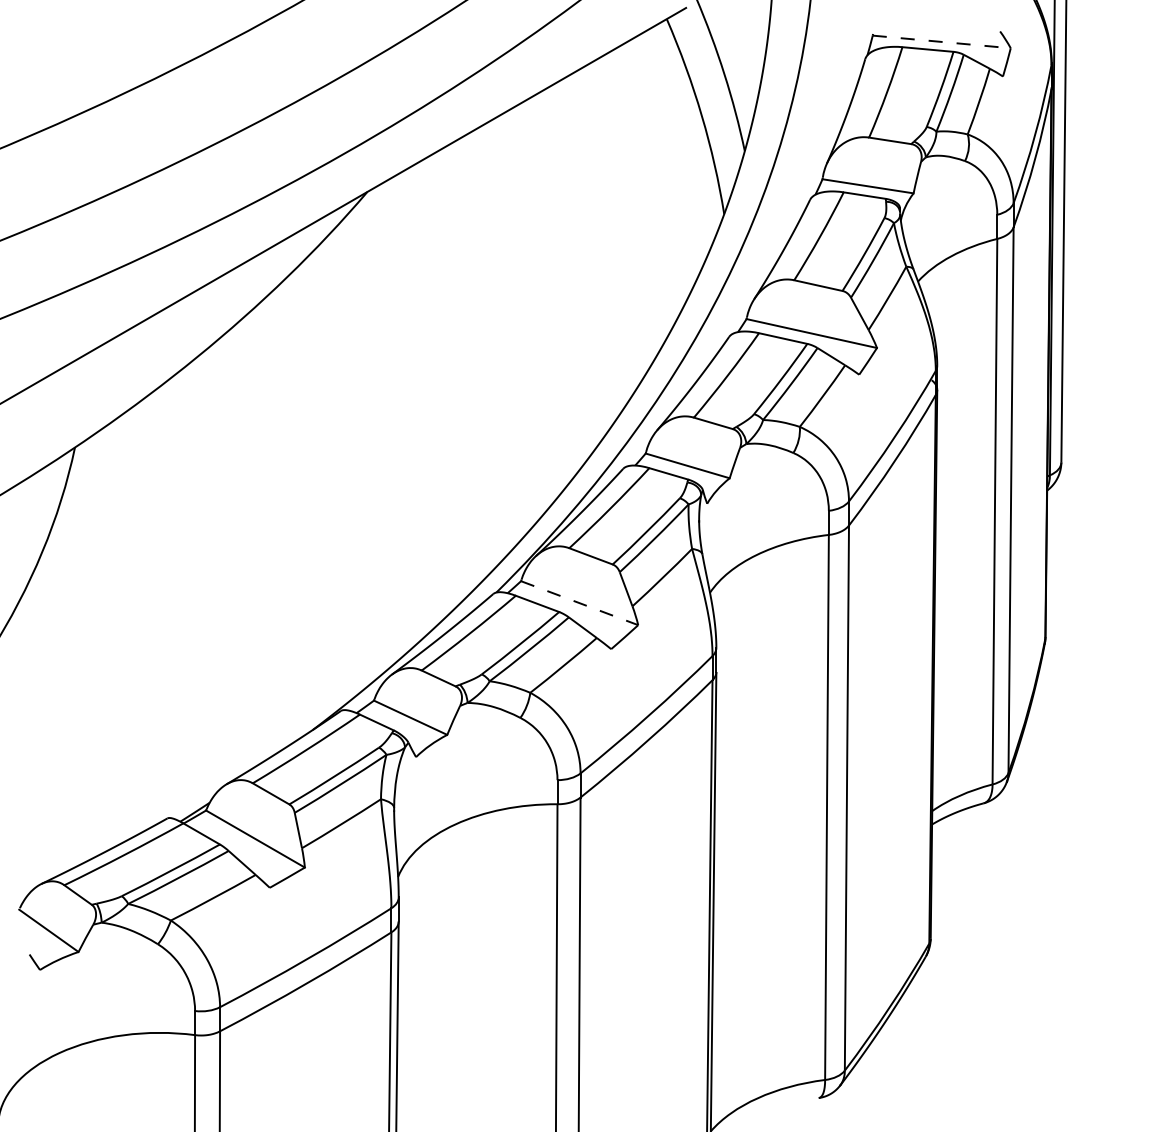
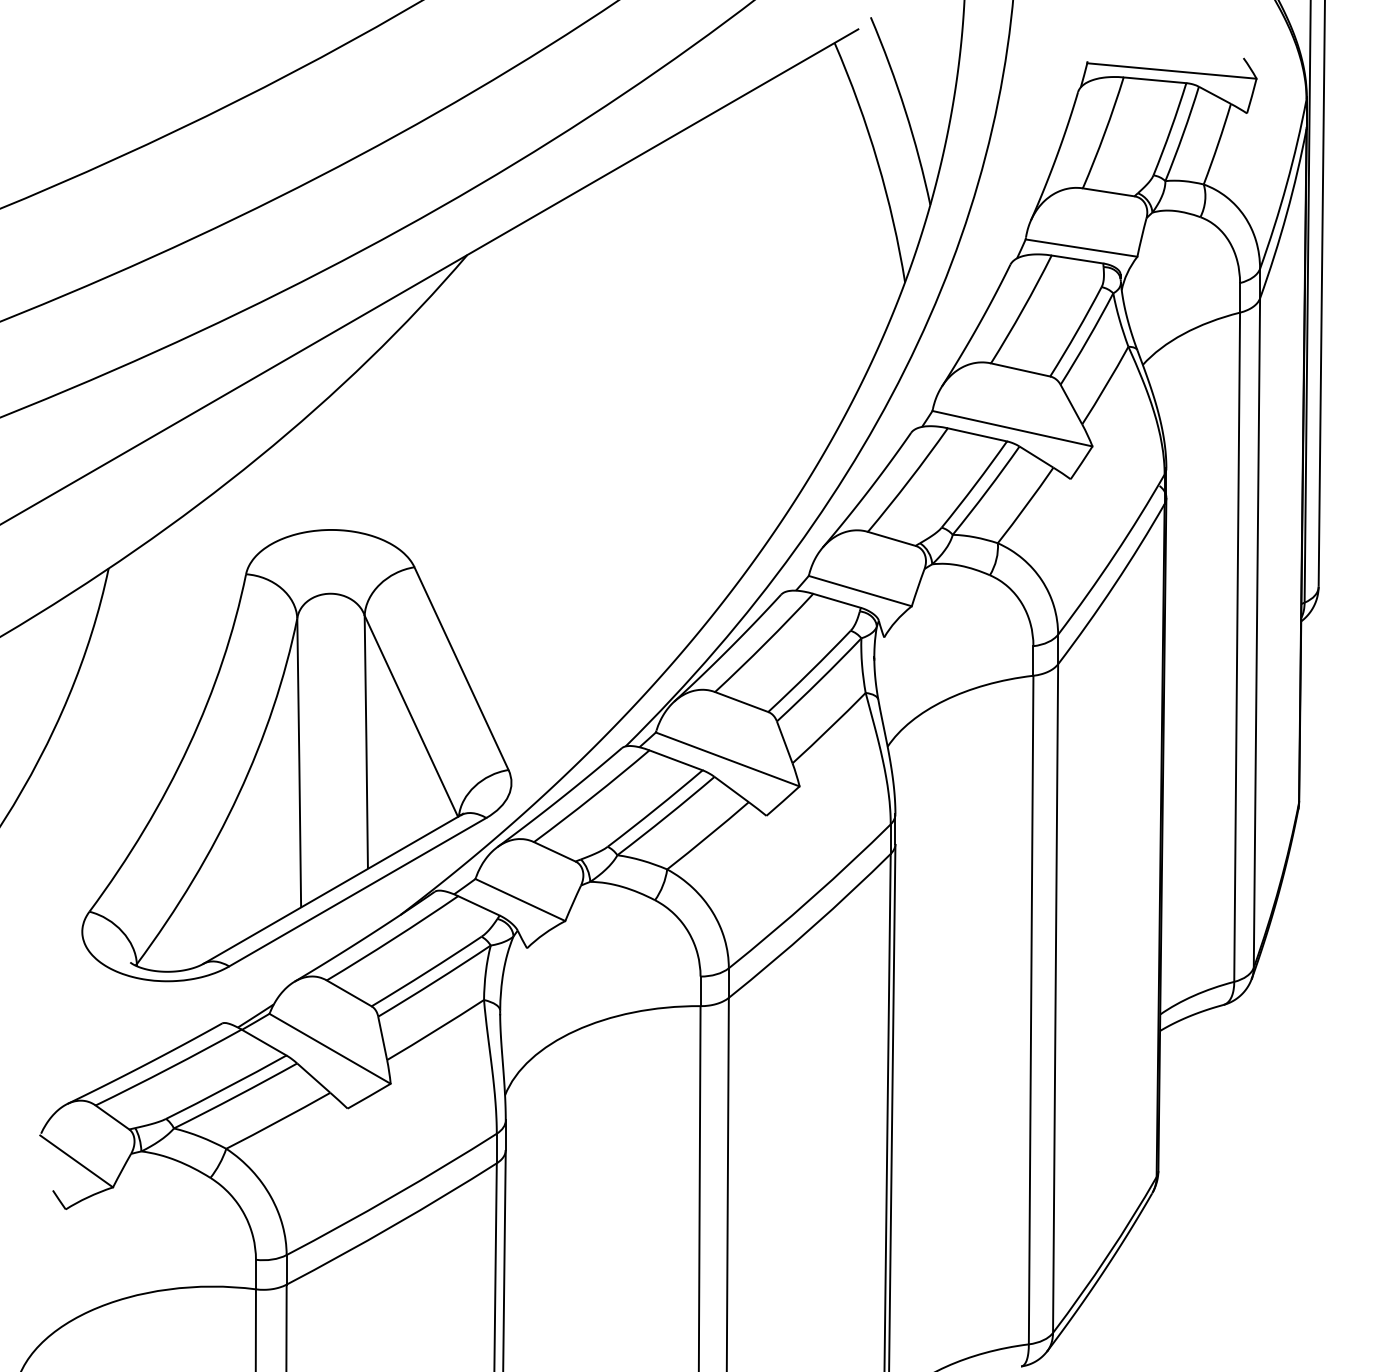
line: (942, 41) -> (1172, 70), dashed -> solid
part: (228, 599) -> (296, 754), added
line: (579, 603) -> (727, 759), dashed -> solid

